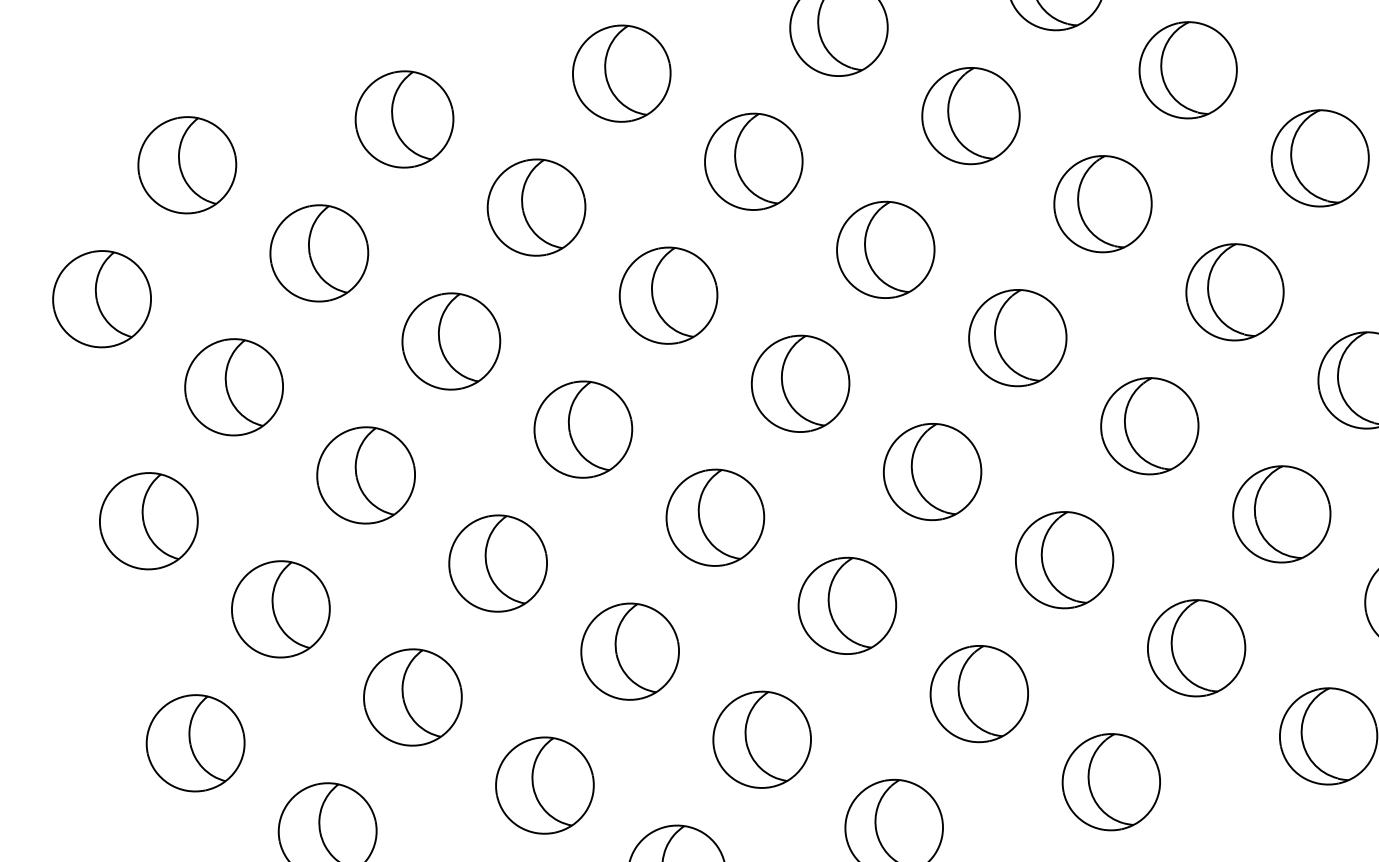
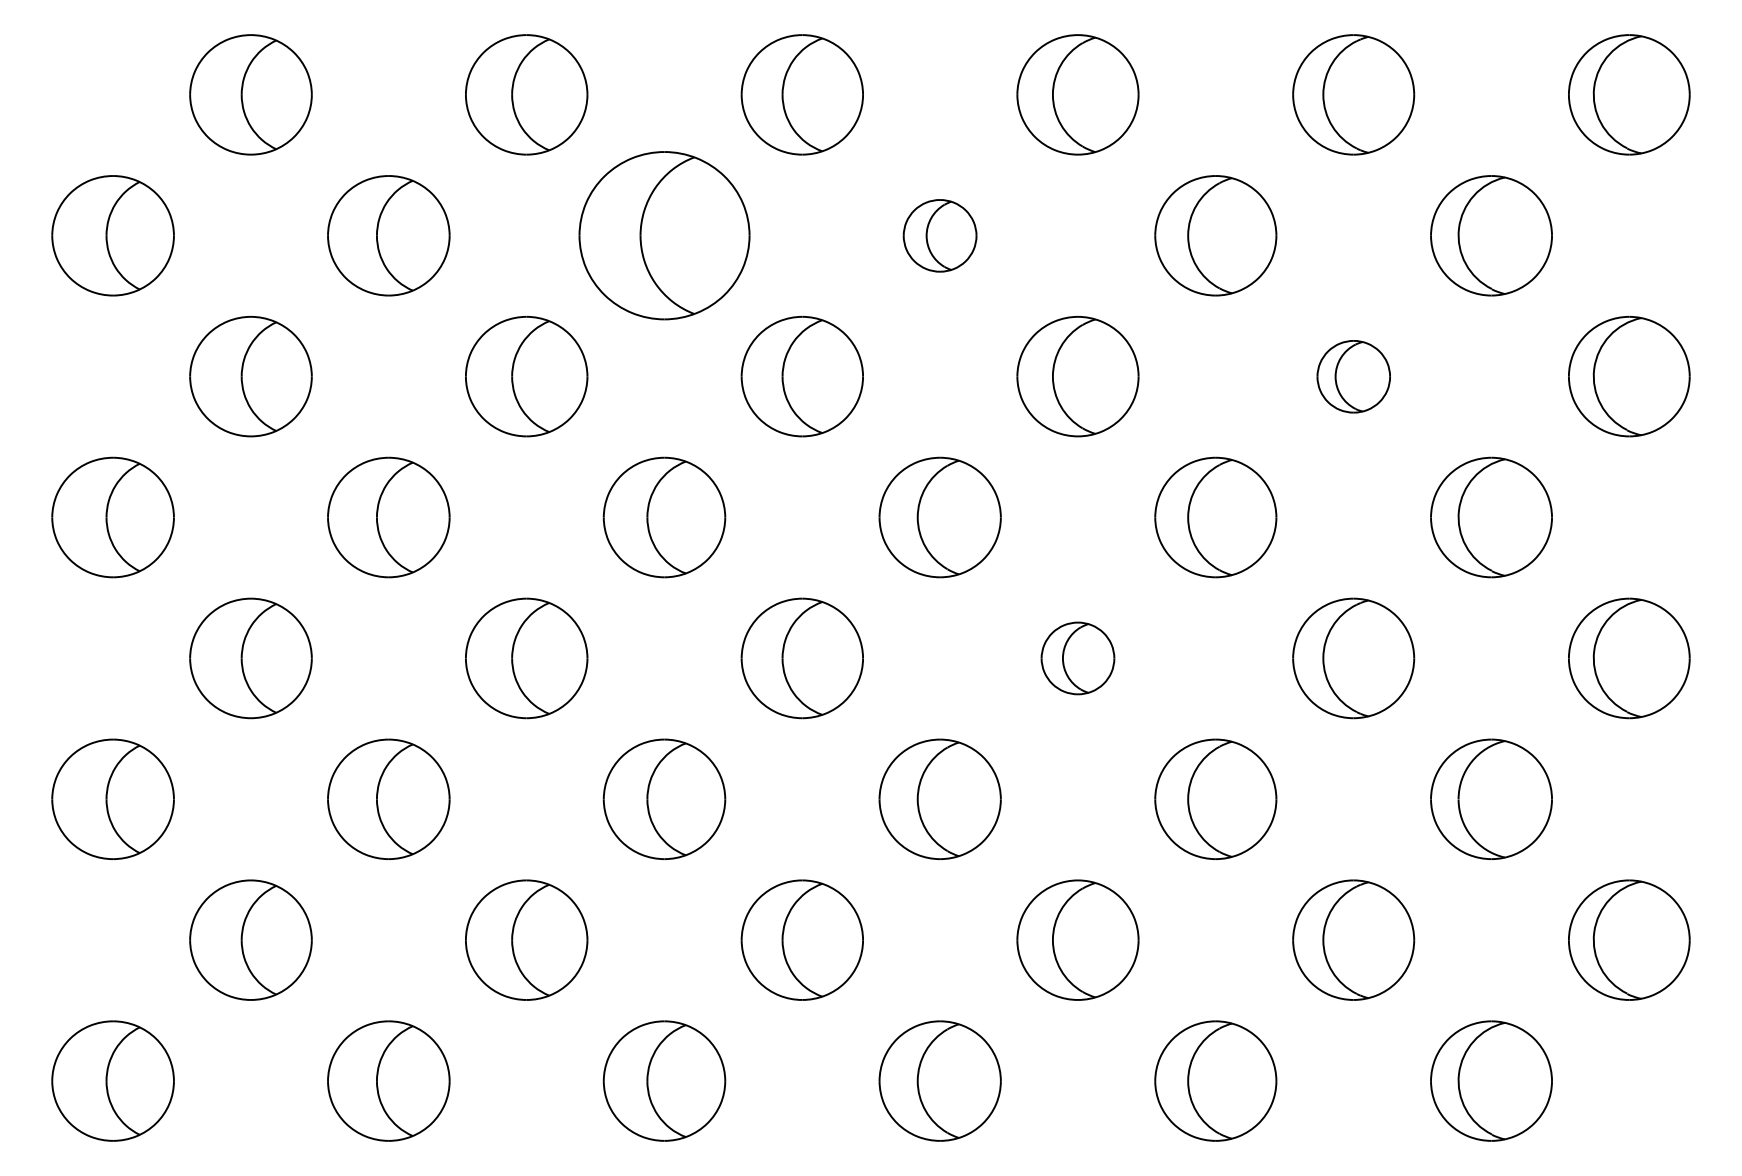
part: (753, 161) -> (939, 235), size x0.6
part: (1102, 204) -> (1353, 376), size x0.6
part: (536, 207) -> (664, 235), size x1.4
part: (932, 472) -> (1077, 658), size x0.6

